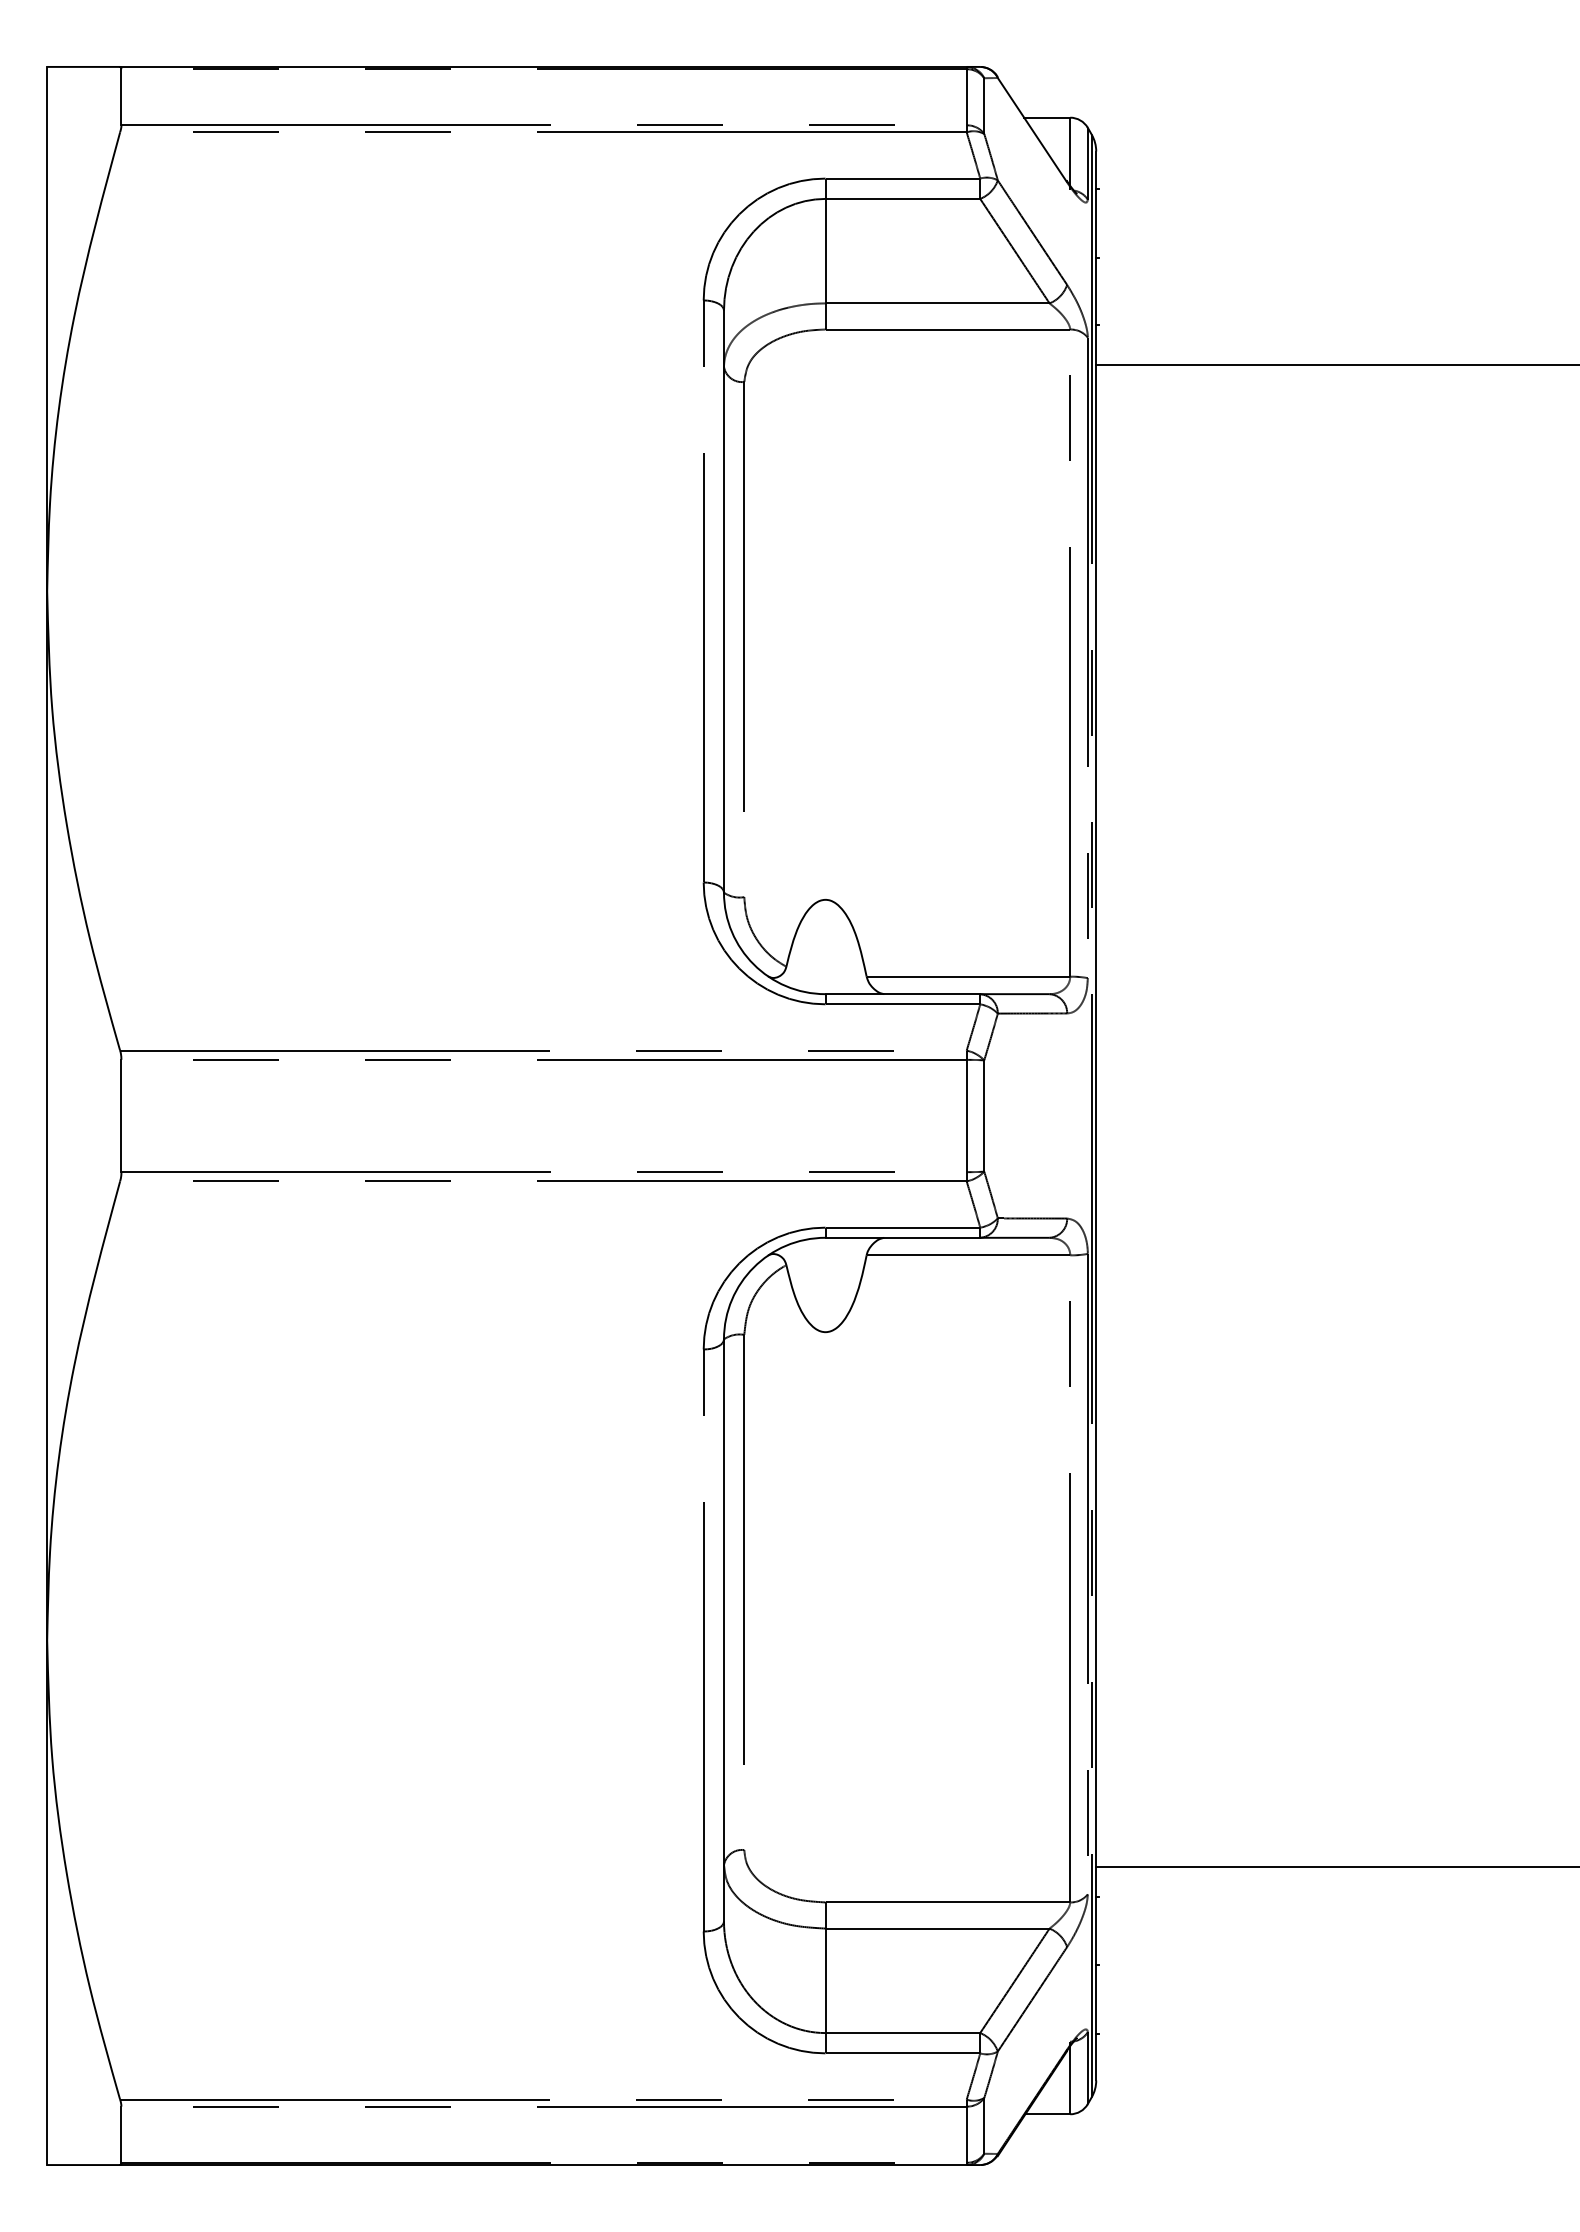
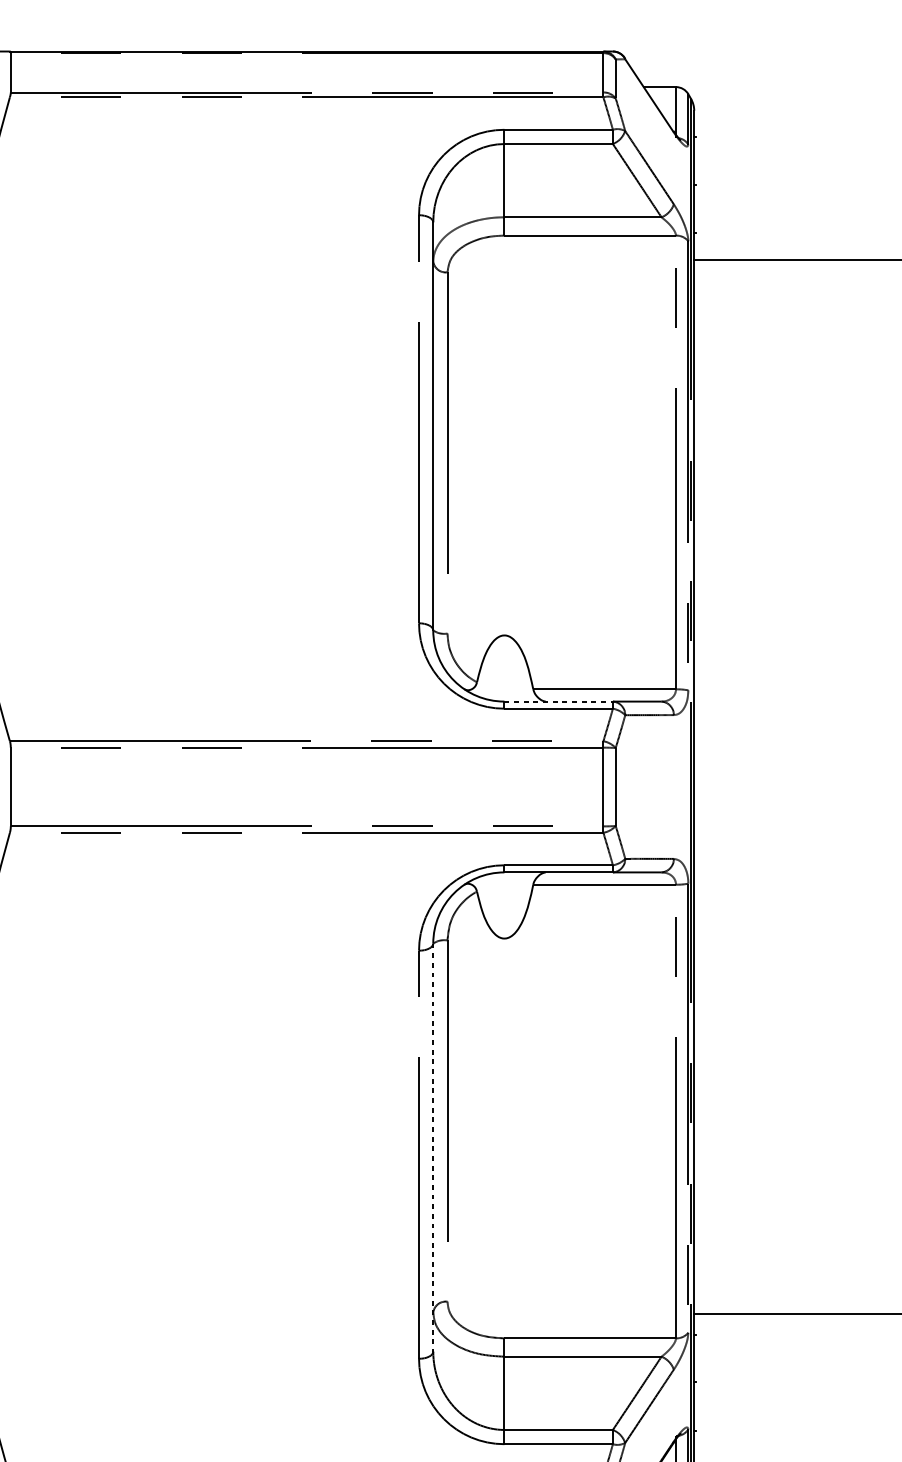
line: (903, 994) -> (559, 701), solid -> dashed
line: (723, 1630) -> (432, 1147), solid -> dashed

